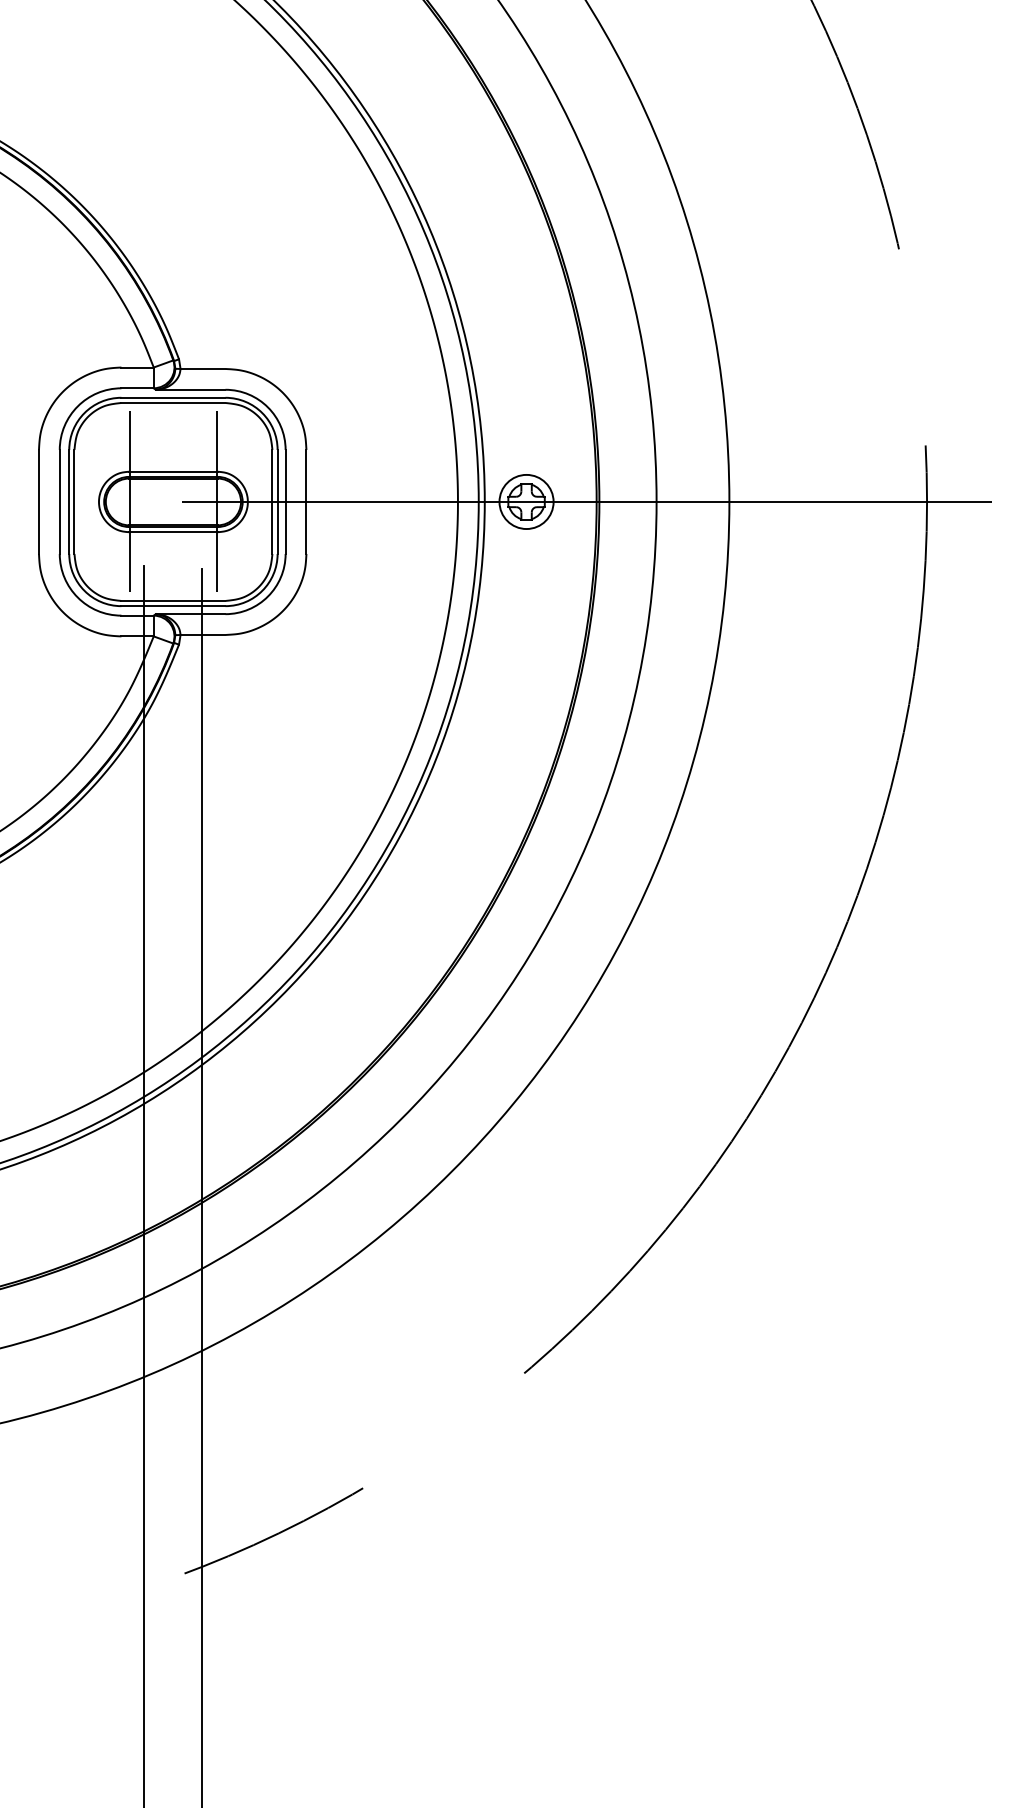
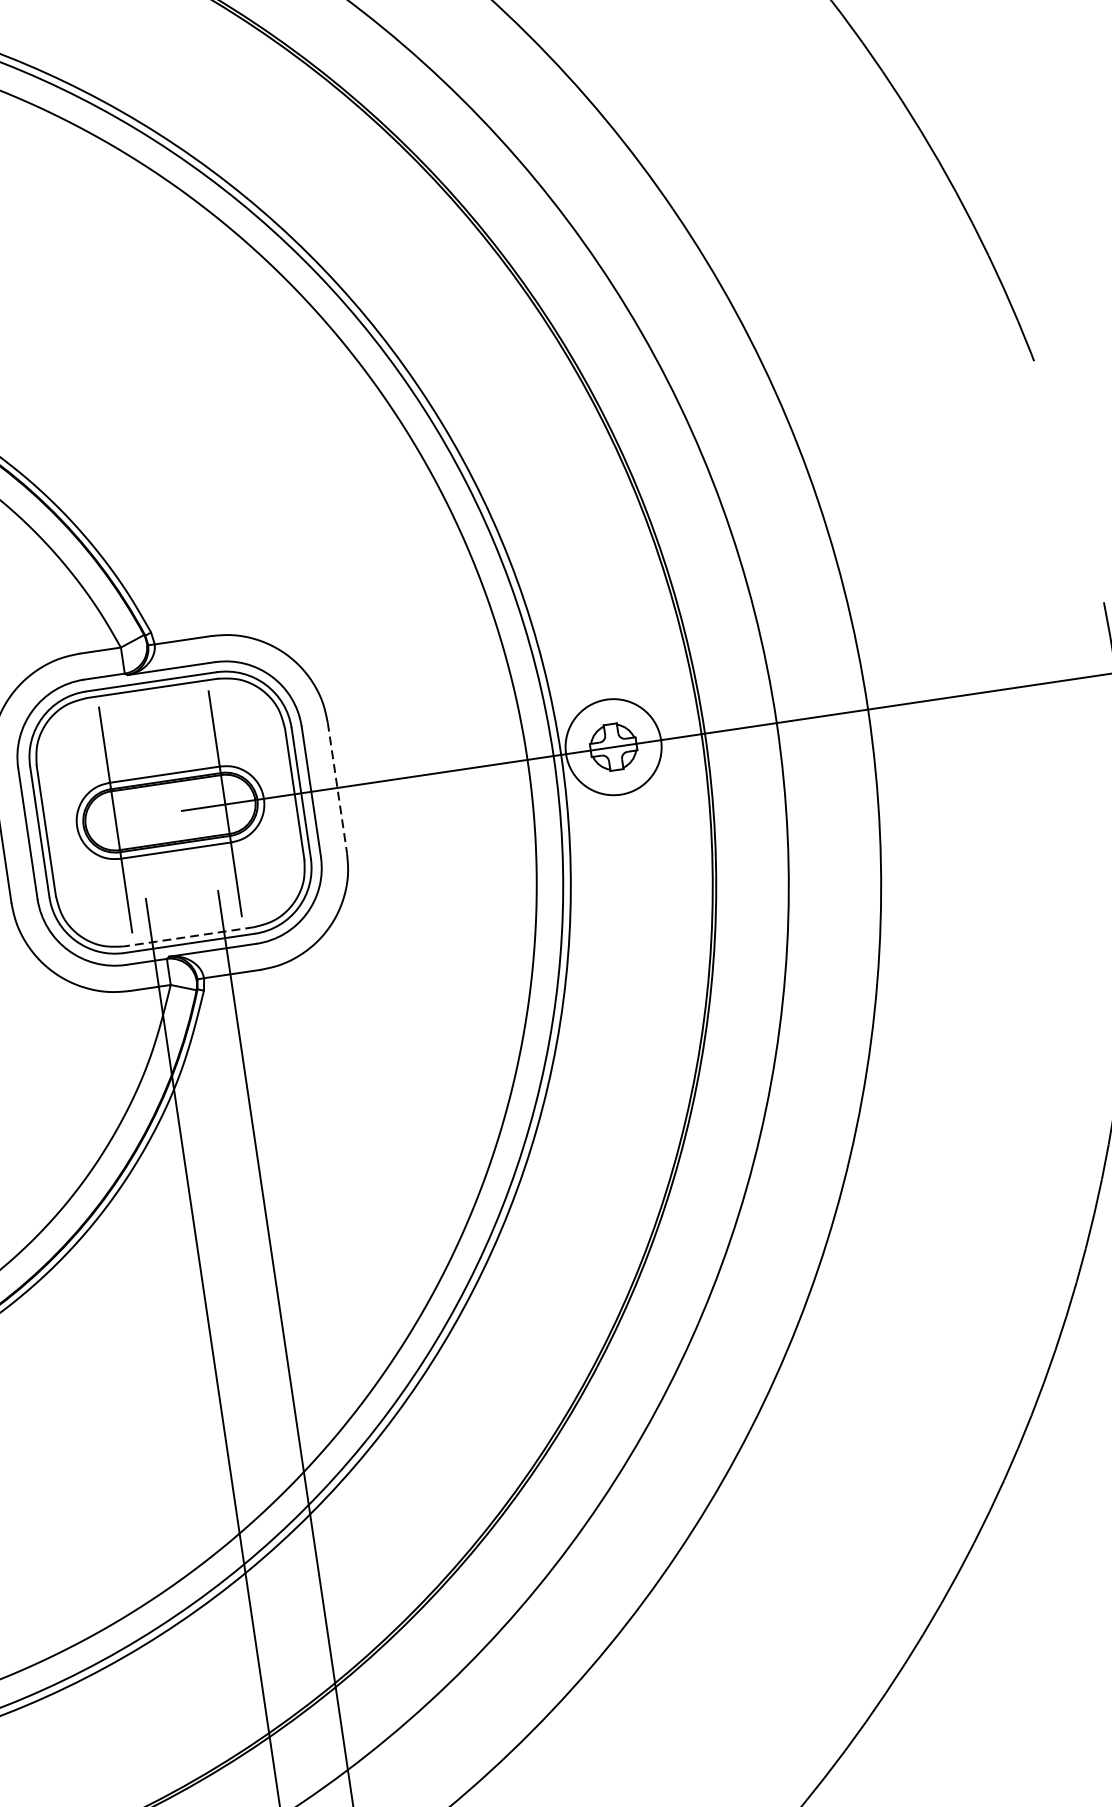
circle: (526, 501) -> (613, 746), size x1.4
line: (306, 502) -> (337, 788), solid -> dashed
line: (172, 600) -> (187, 936), solid -> dashed

